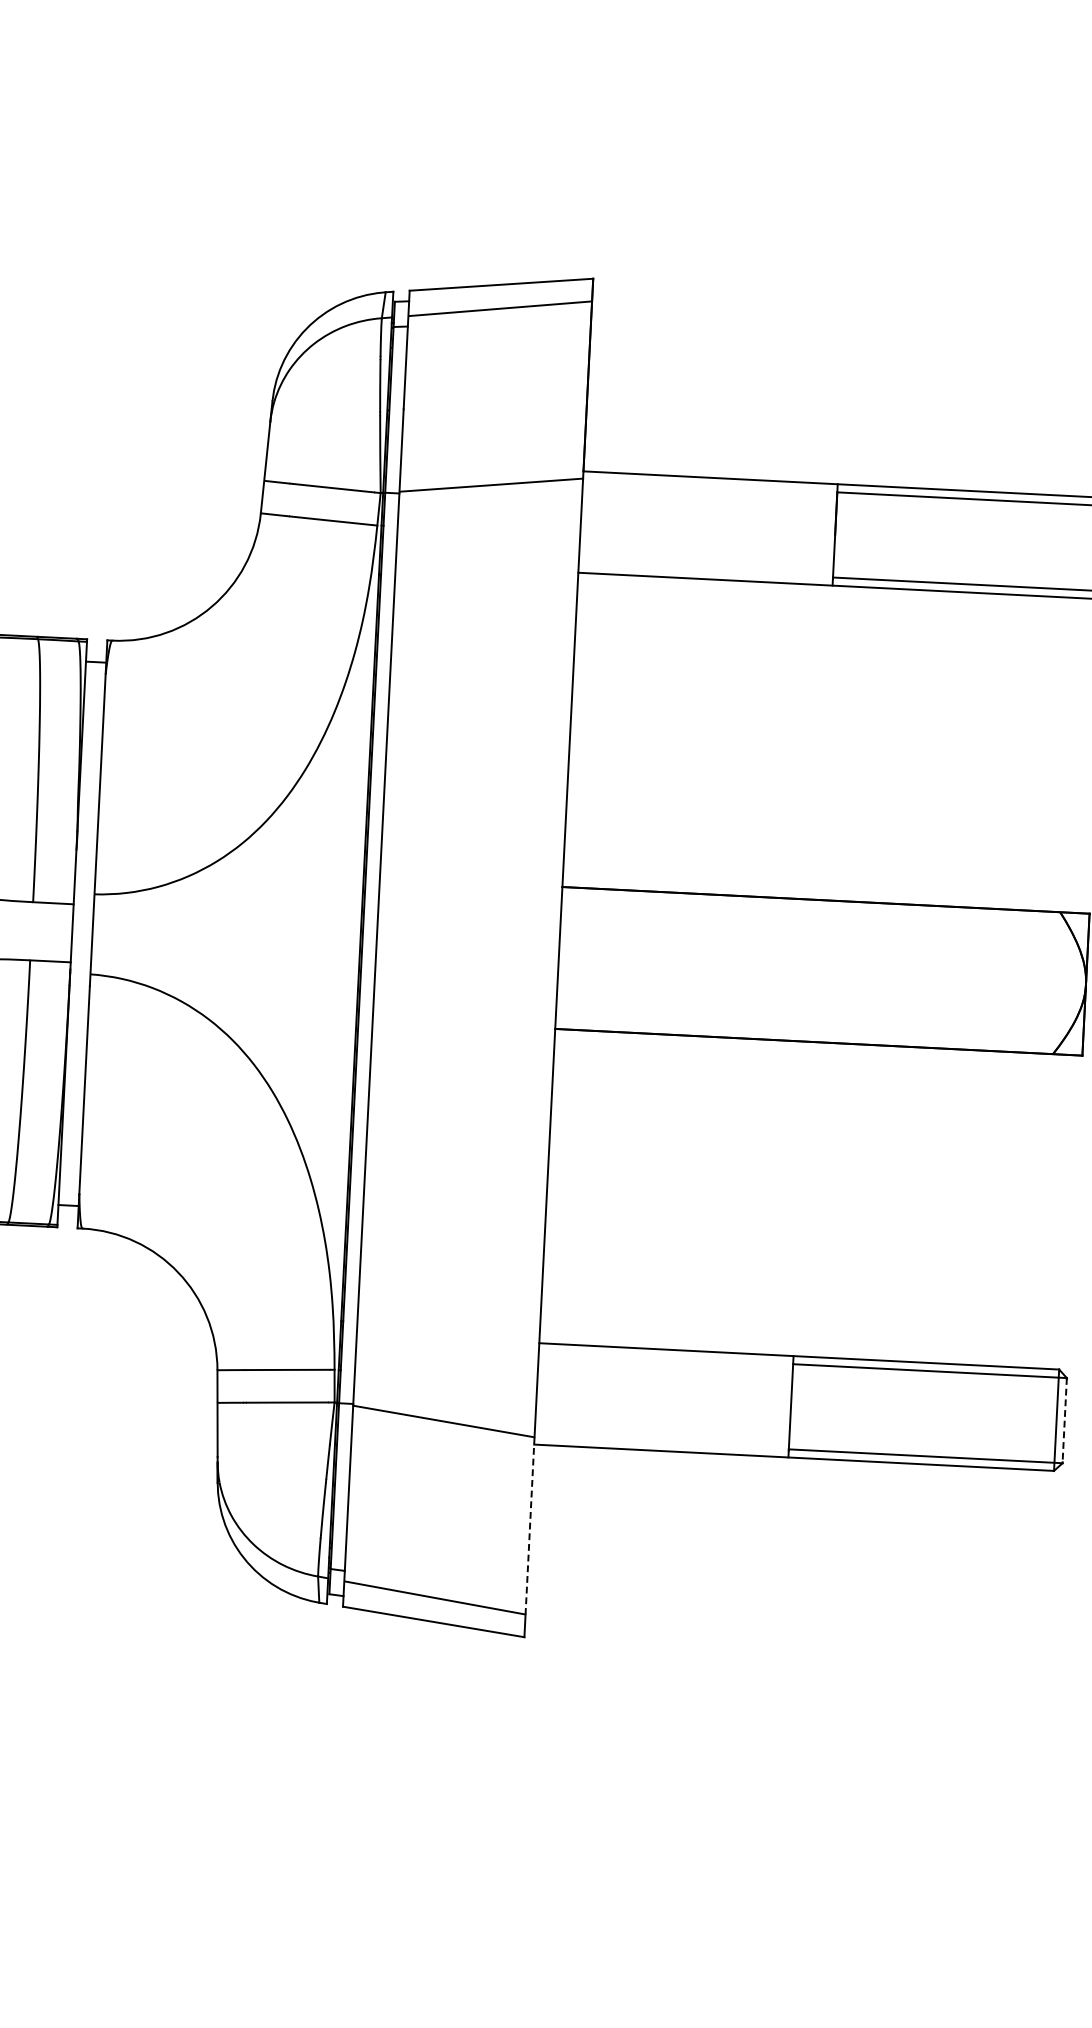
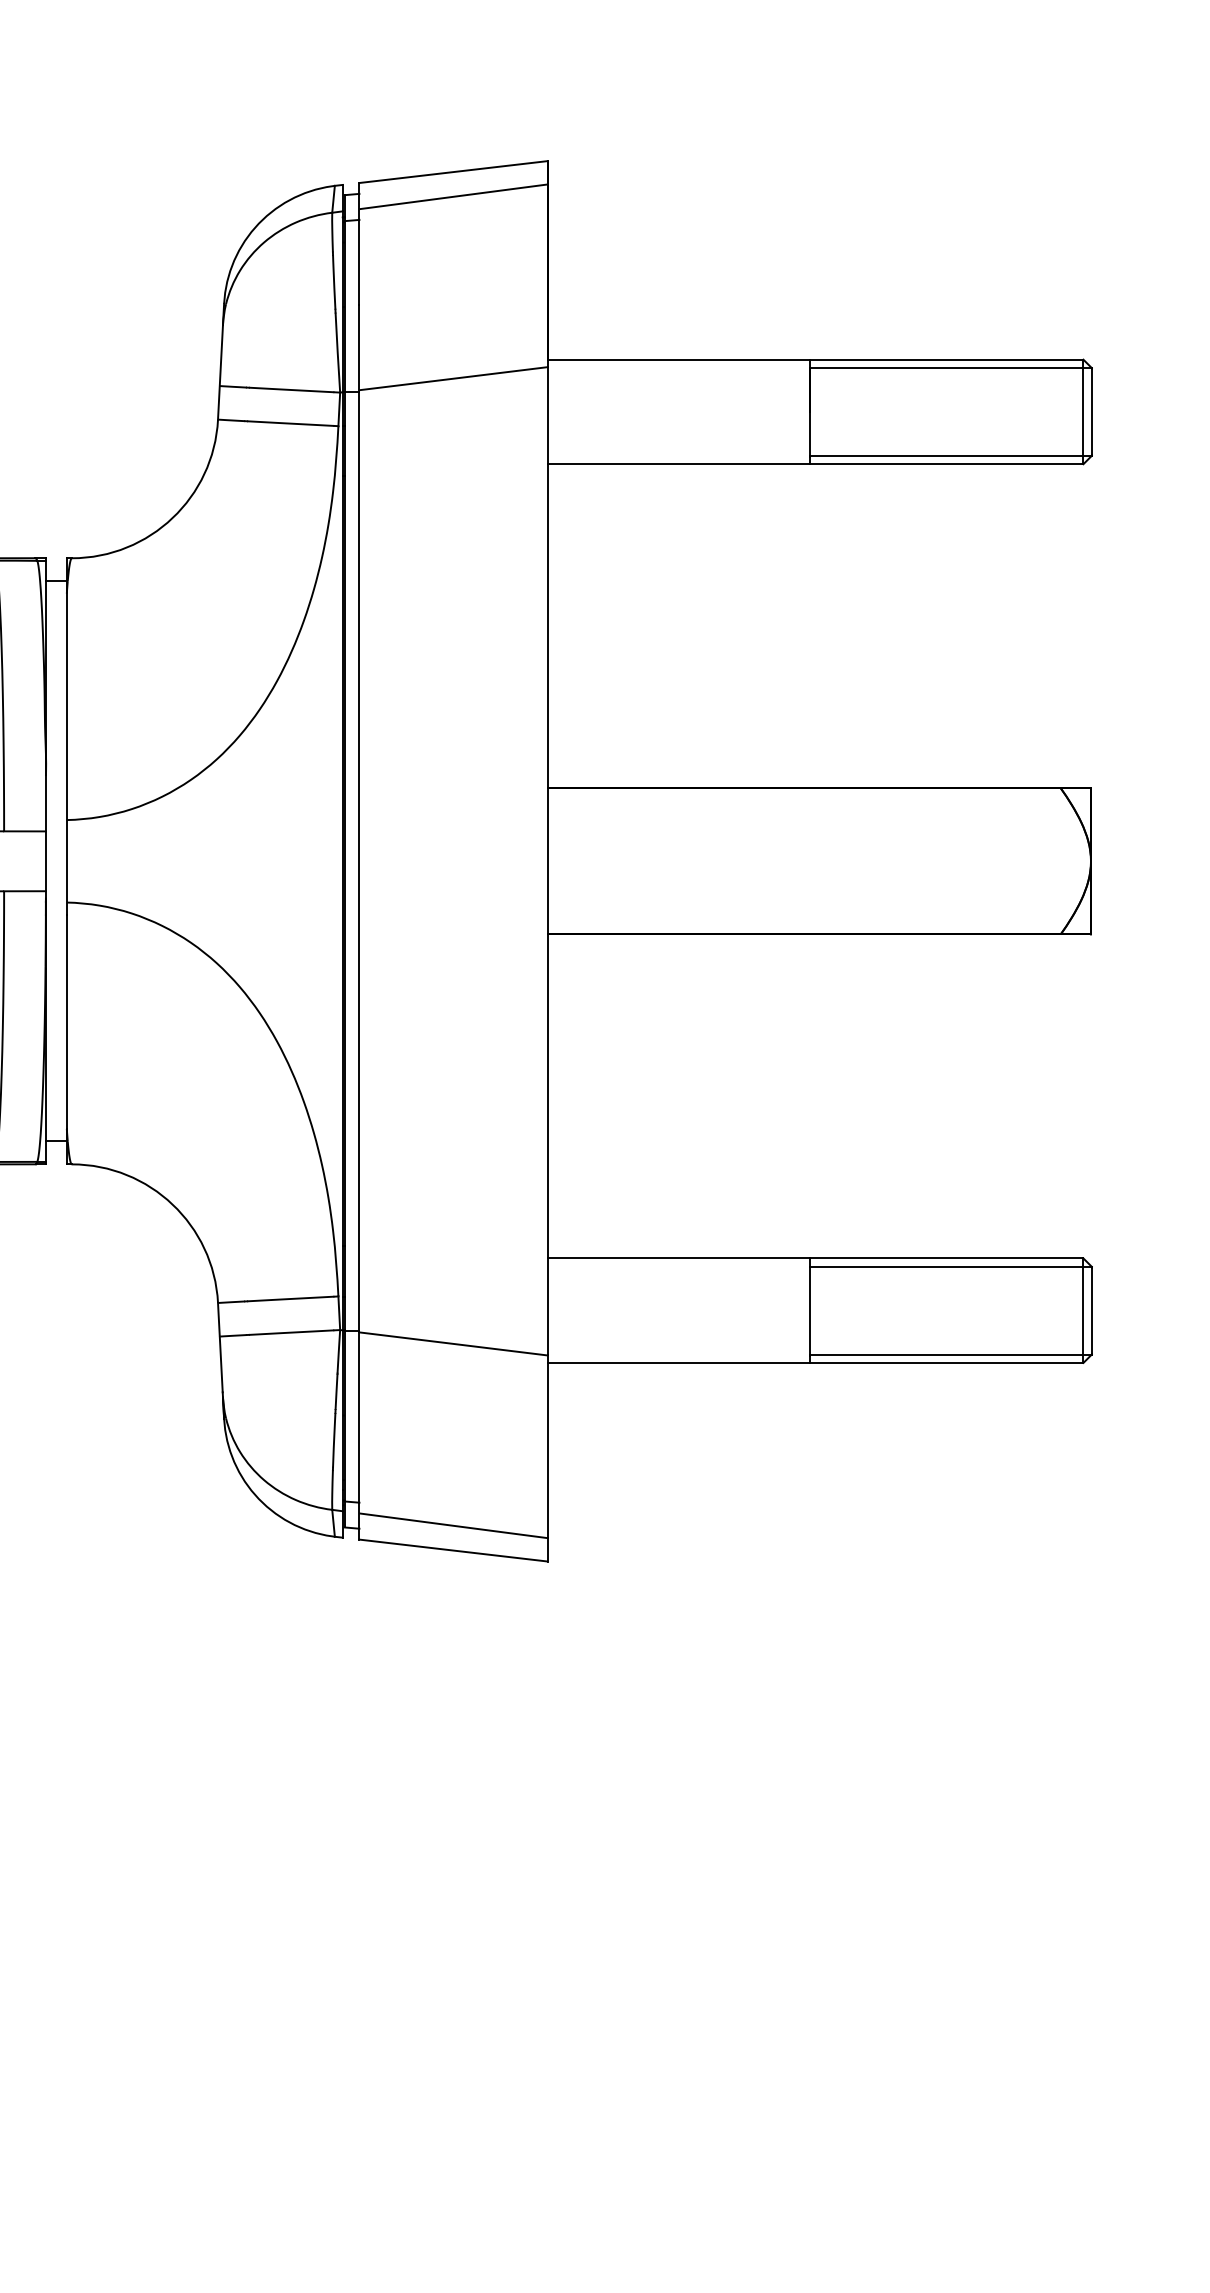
line: (1064, 1420) -> (1091, 1310), dashed -> solid
line: (529, 1526) -> (547, 1447), dashed -> solid

